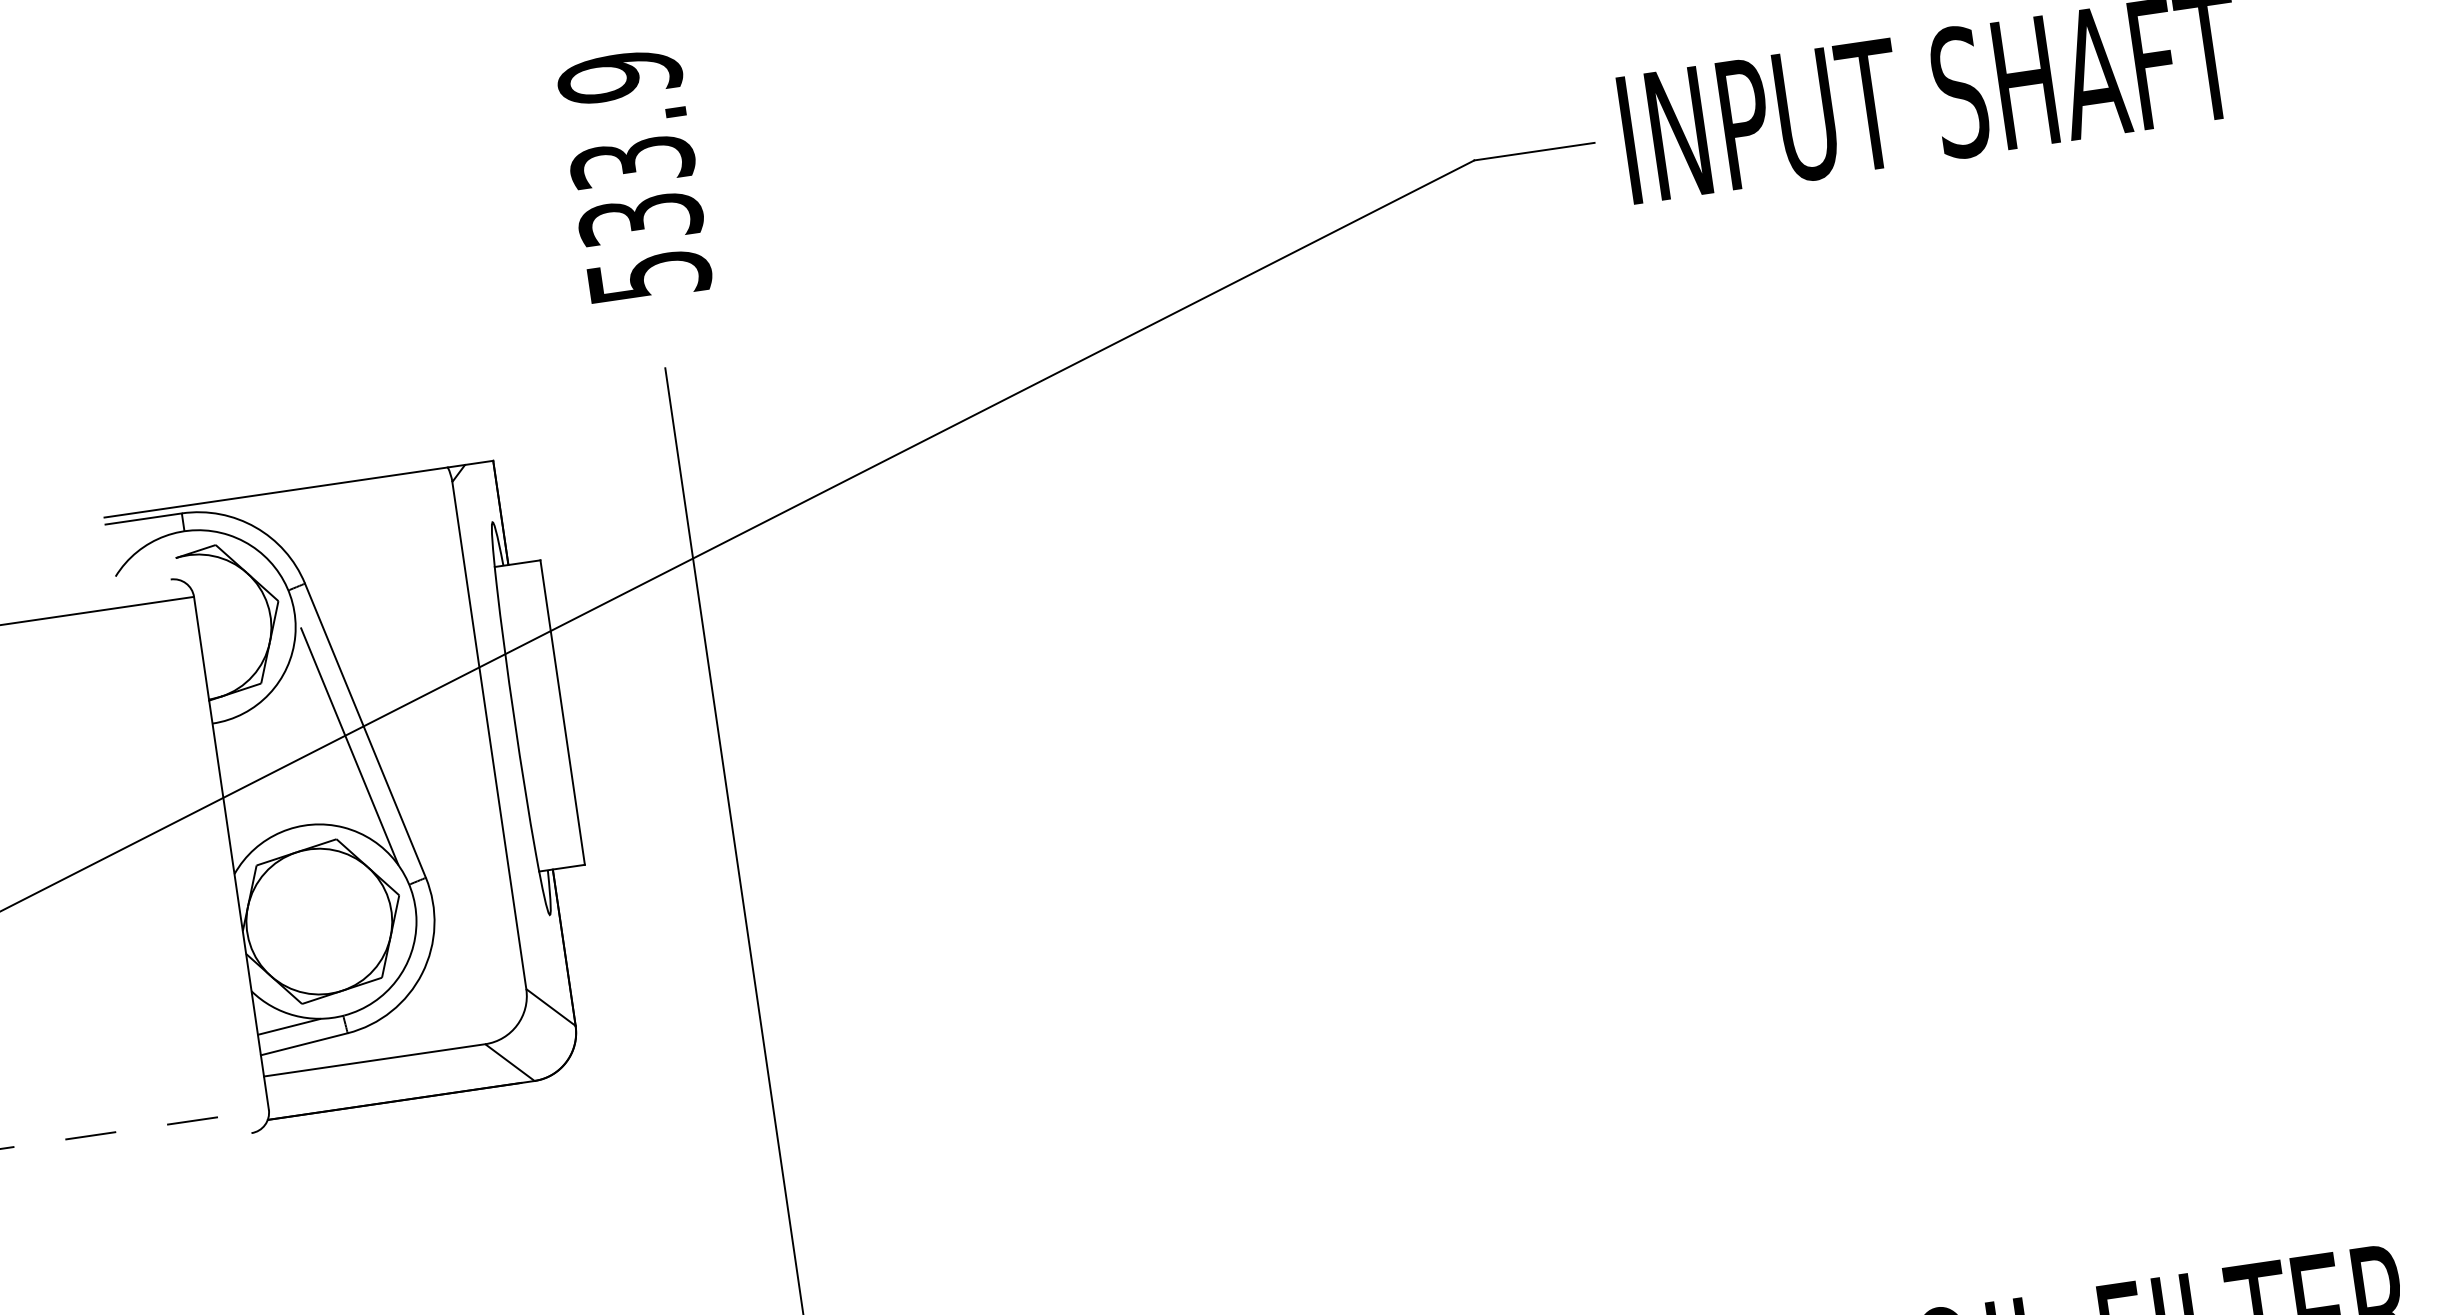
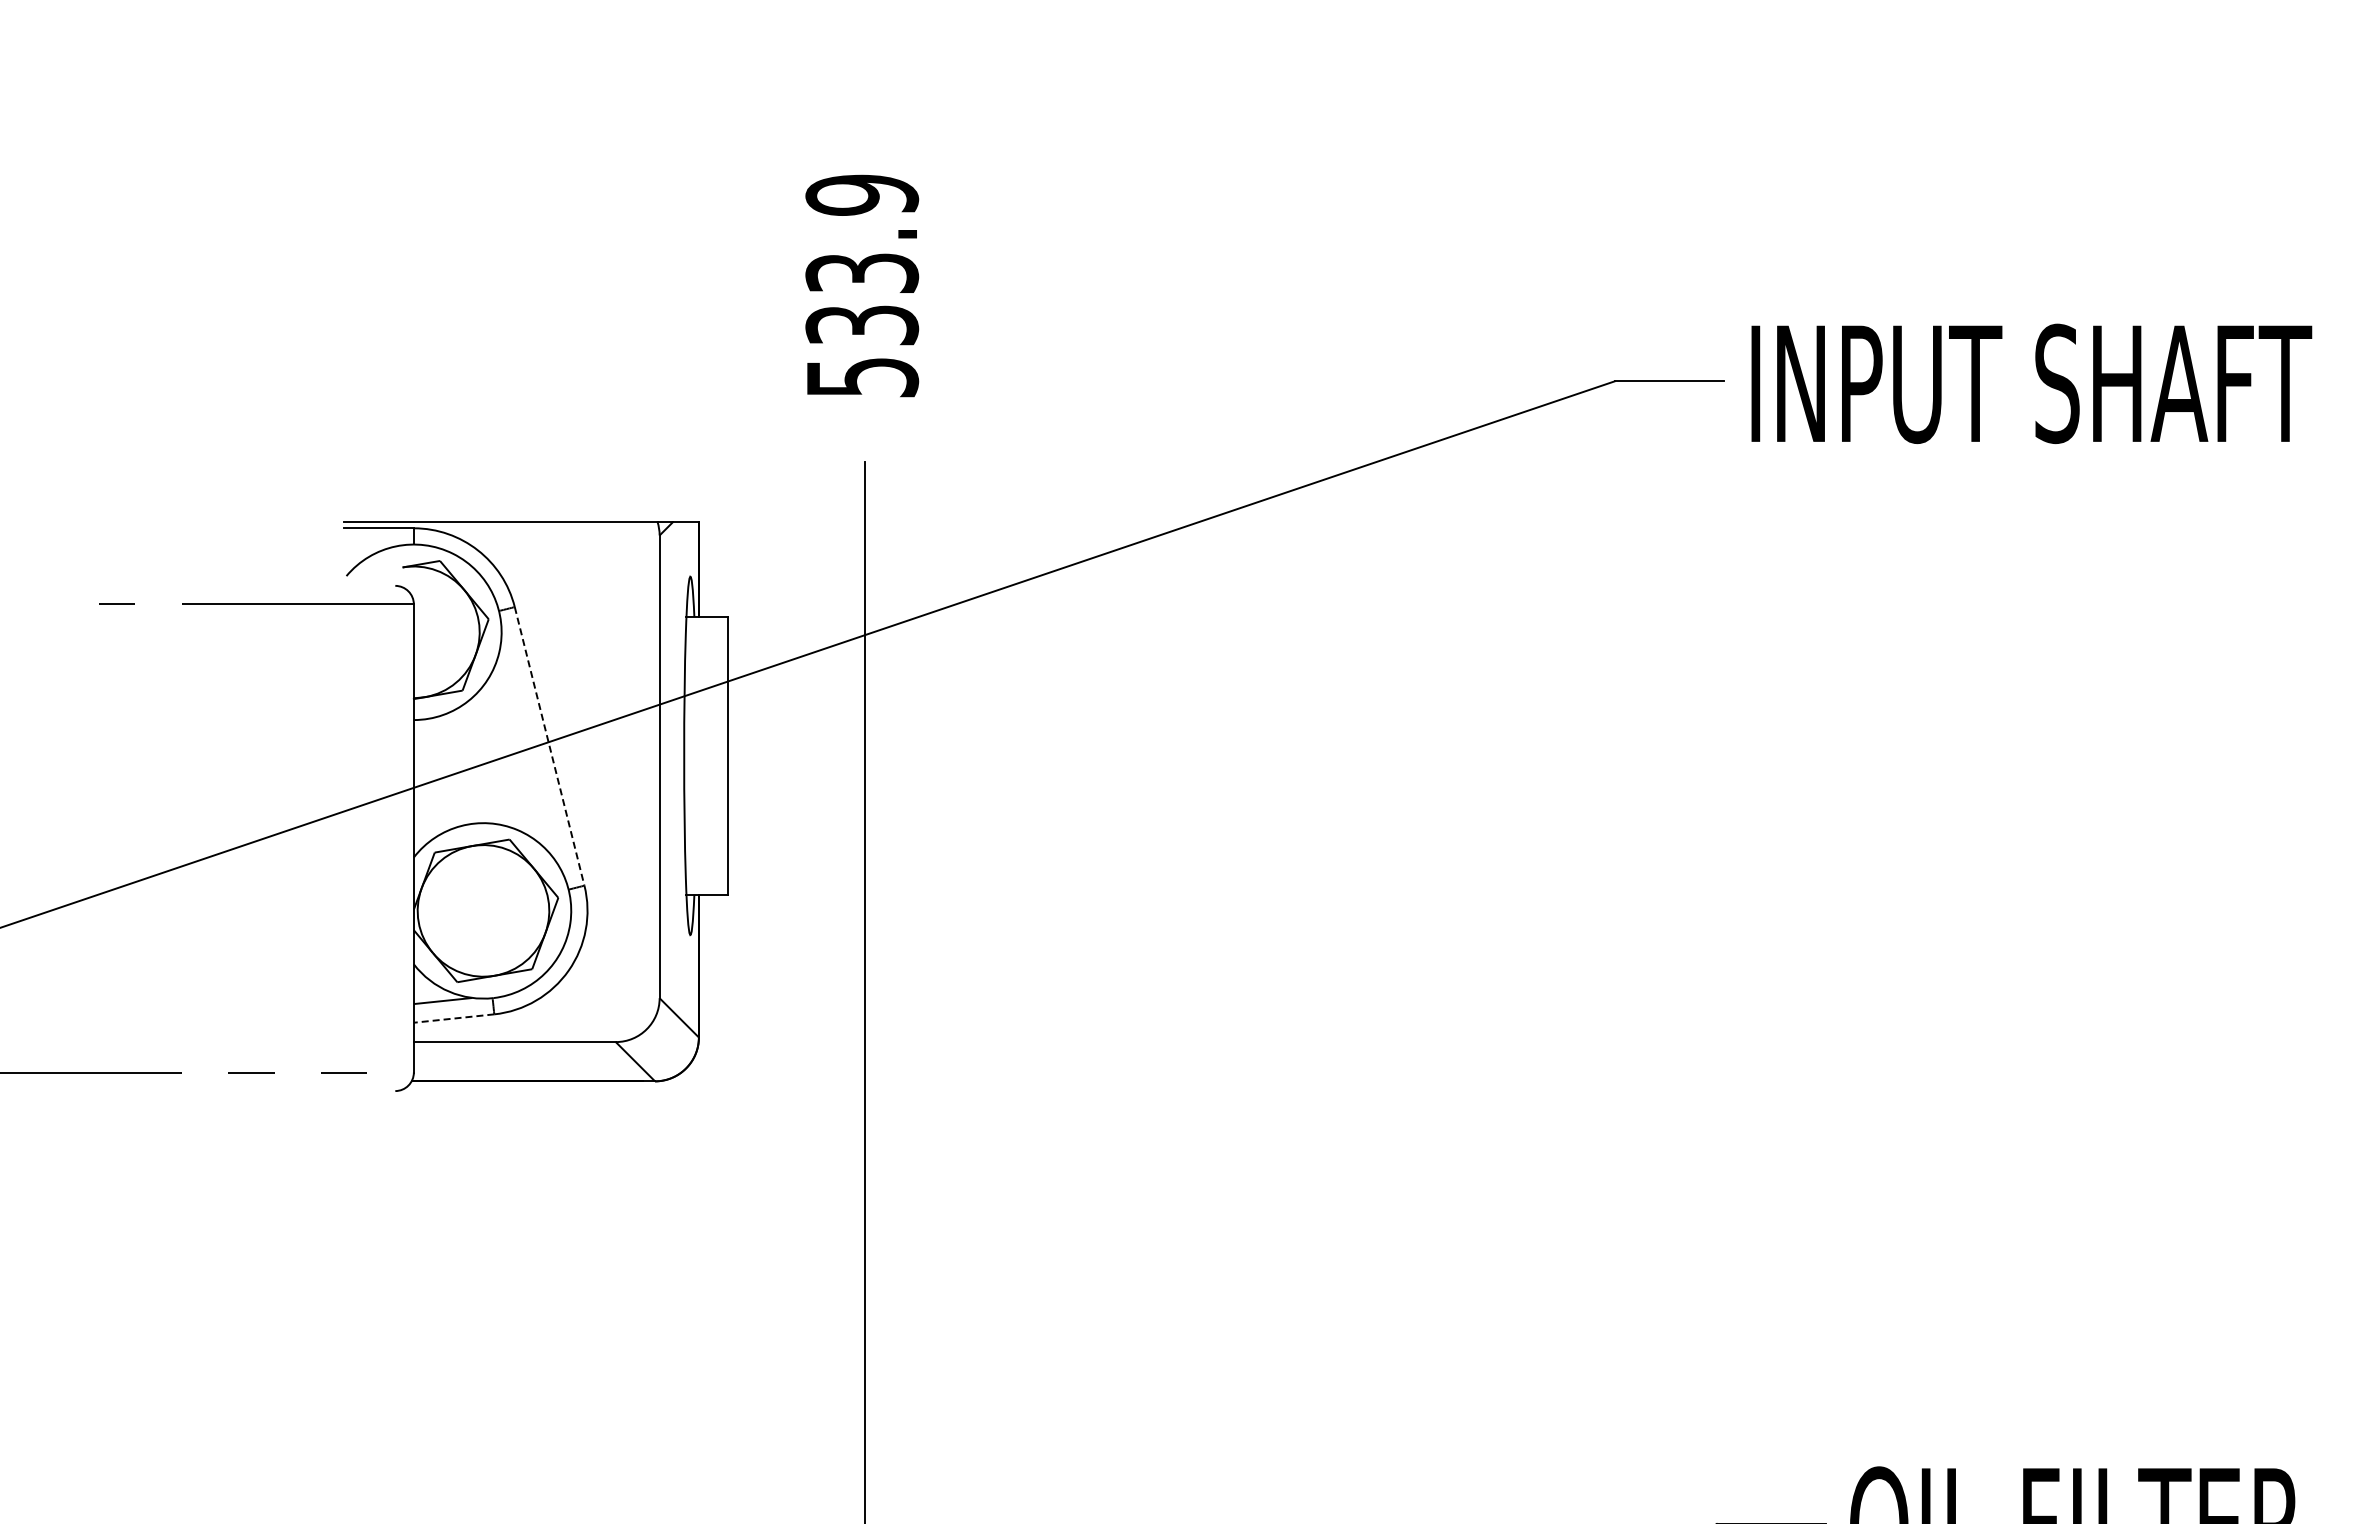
line: (365, 730) -> (549, 746), solid -> dashed
line: (346, 738) -> (531, 750), removed
line: (303, 1044) -> (453, 1018), solid -> dashed

